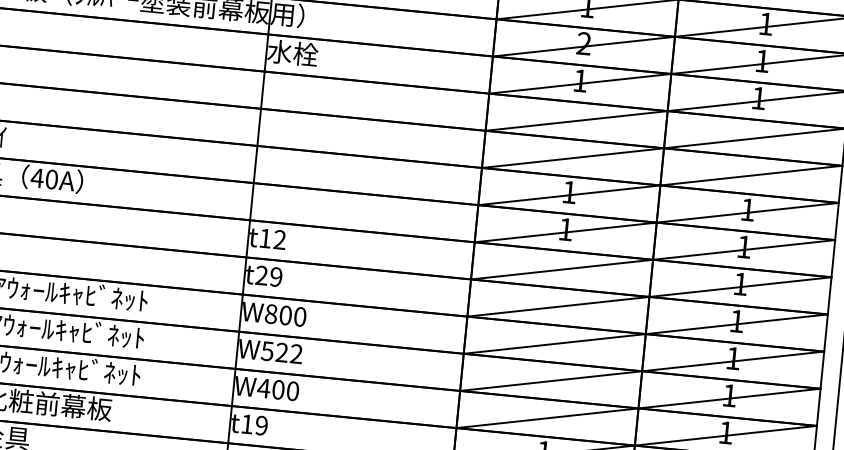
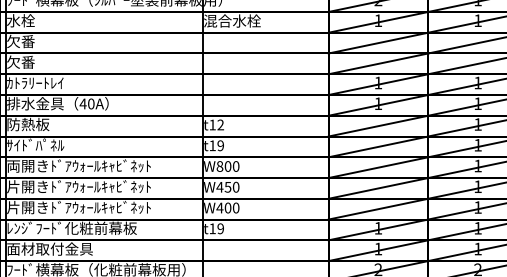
text: (319, 54) -> (232, 20), 水栓 -> 混合水栓
text: (261, 275) -> (212, 145), t29 -> t19
text: (281, 351) -> (227, 186), W522 -> W450

